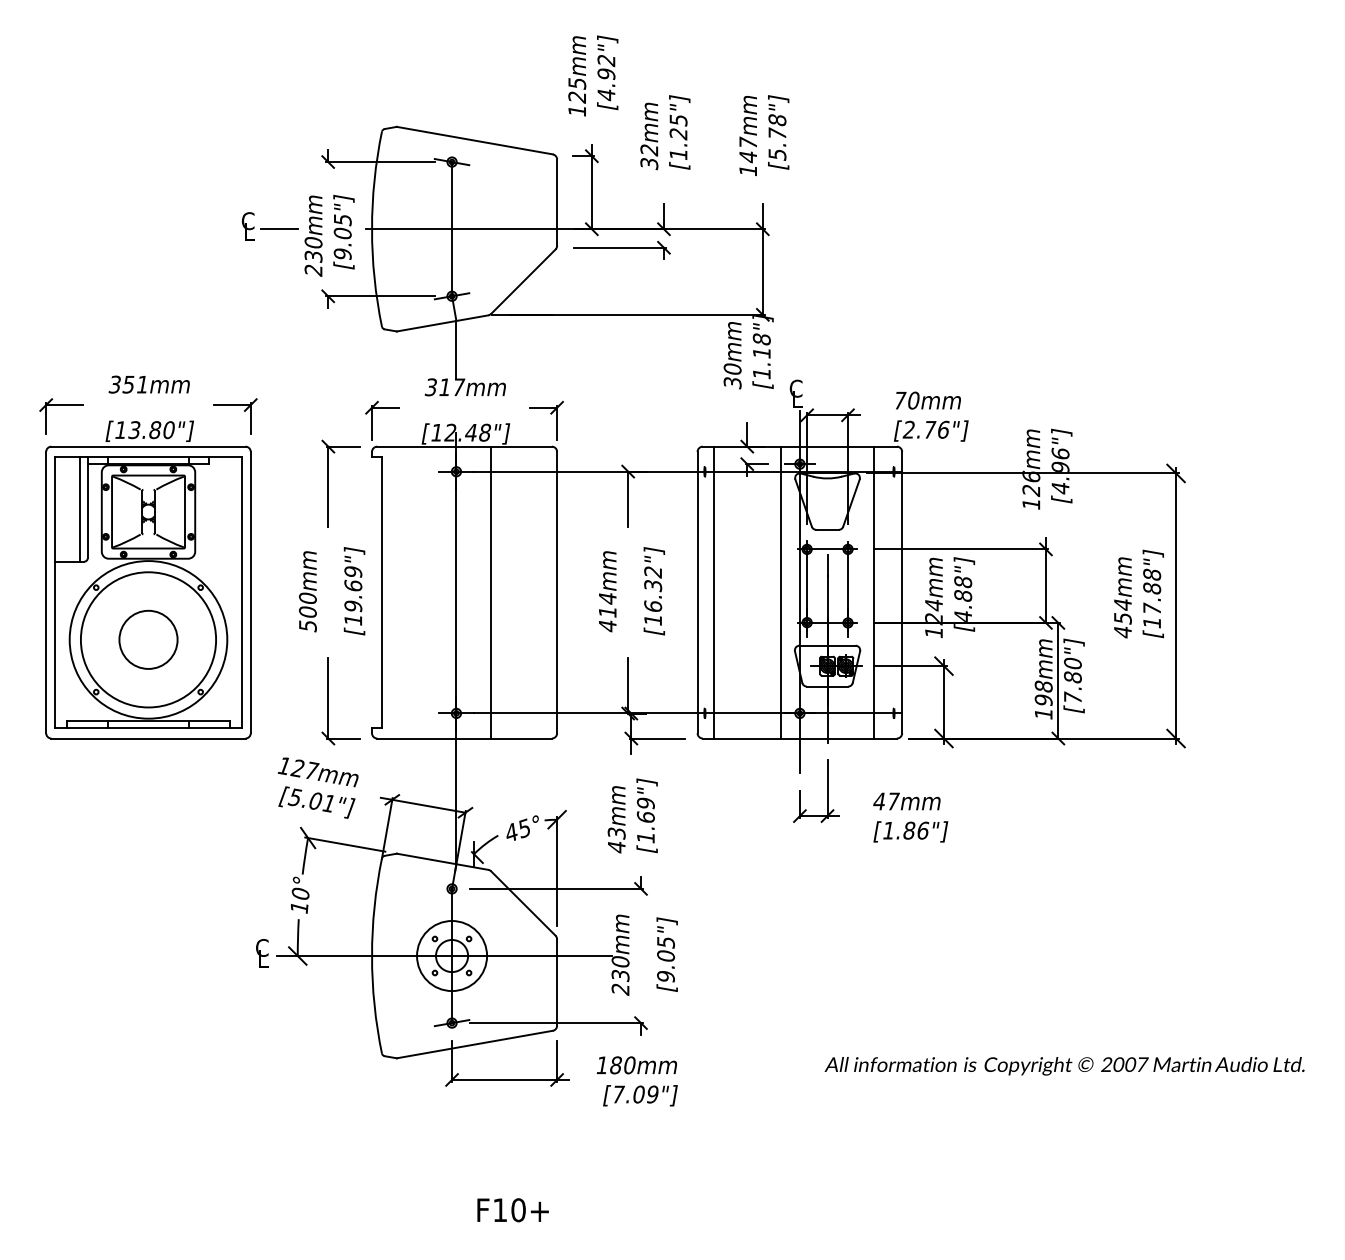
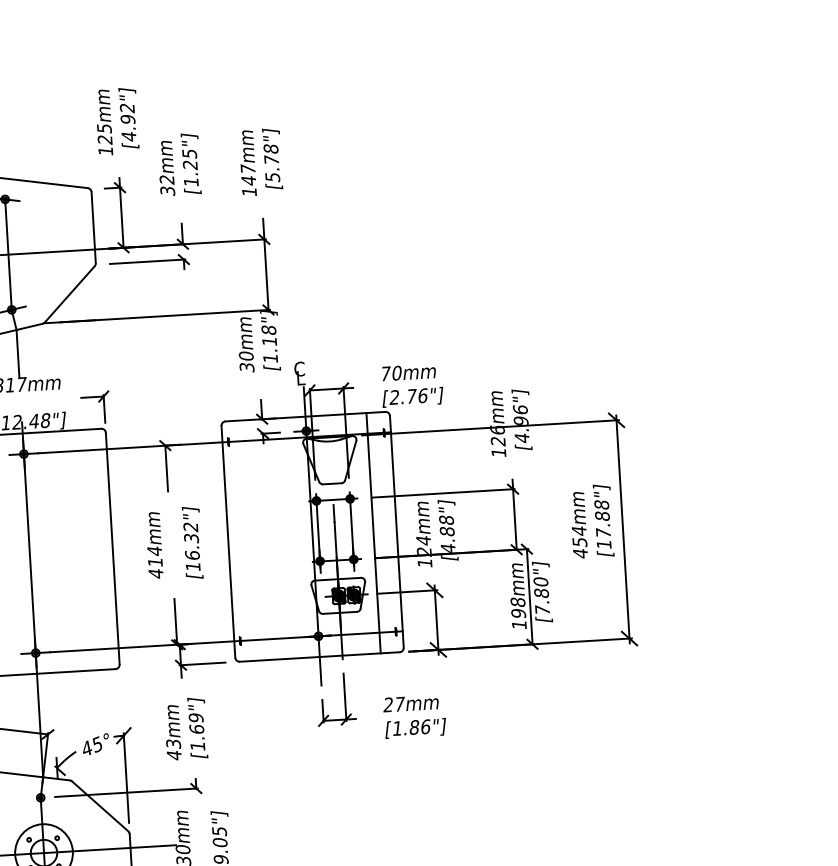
line: (491, 592) -> (58, 551), removed
line: (713, 592) -> (241, 540), removed
line: (781, 592) -> (297, 537), removed
text: (879, 801) -> (388, 704), 47mm -> 27mm

